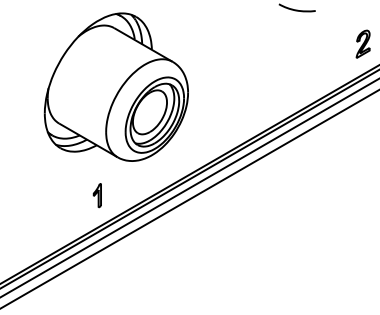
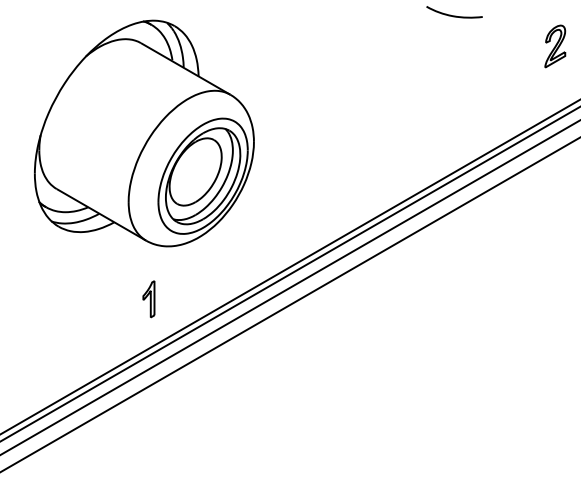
part: (362, 43) -> (554, 45), moved
part: (115, 86) -> (142, 132), moved

